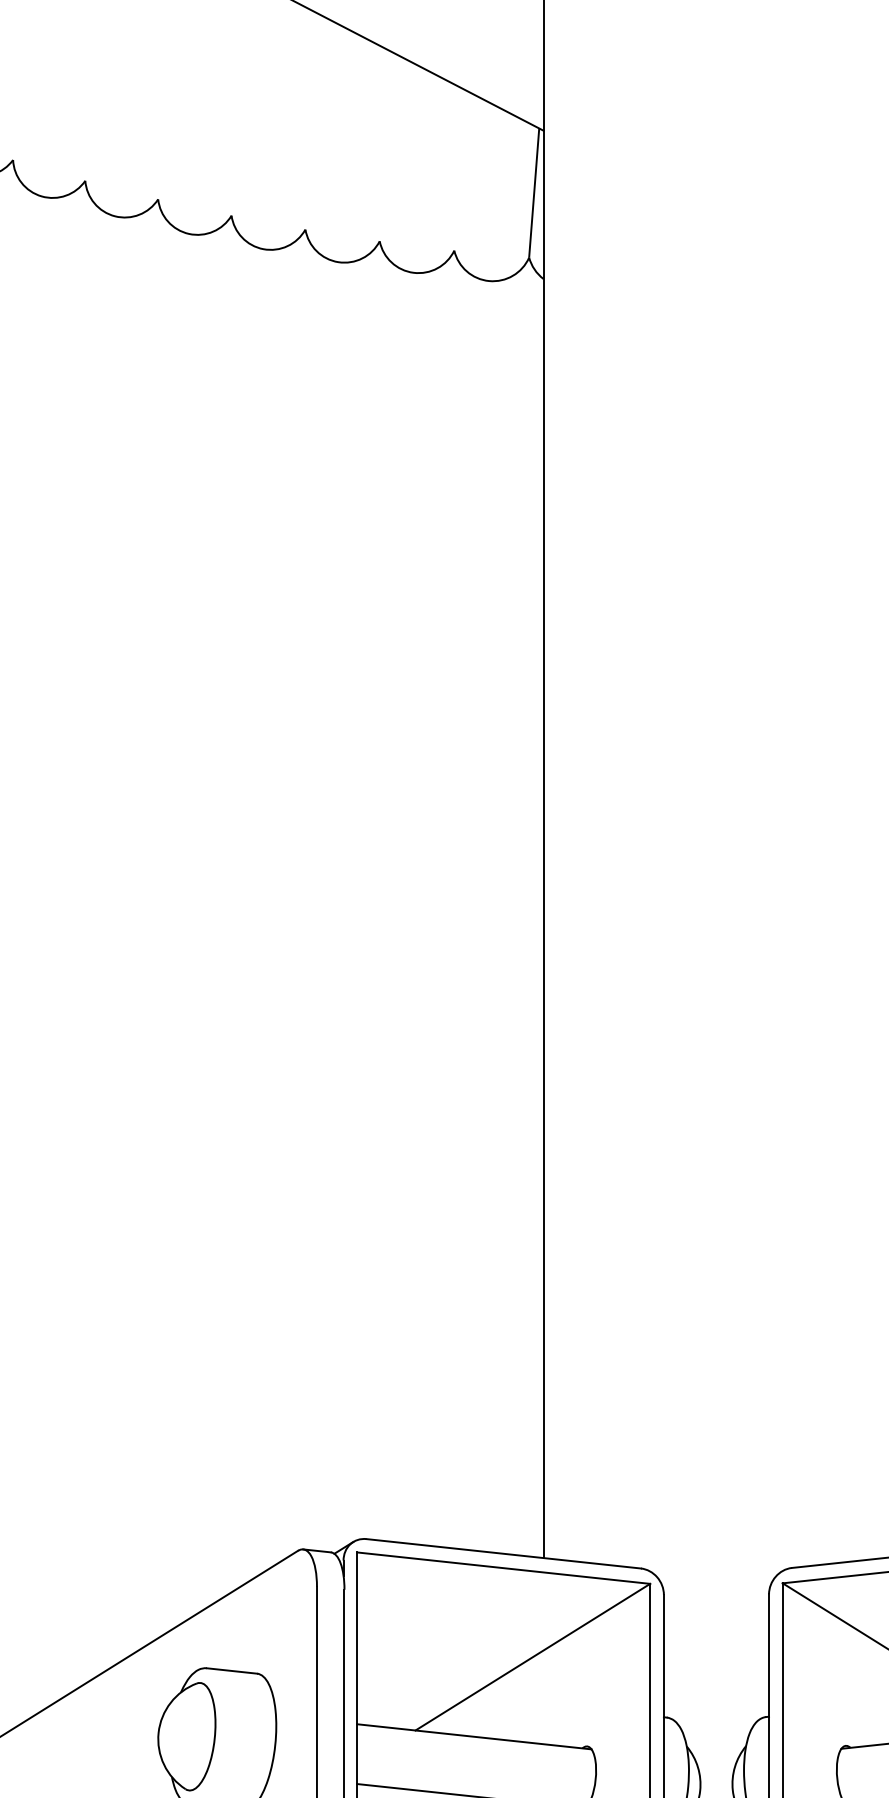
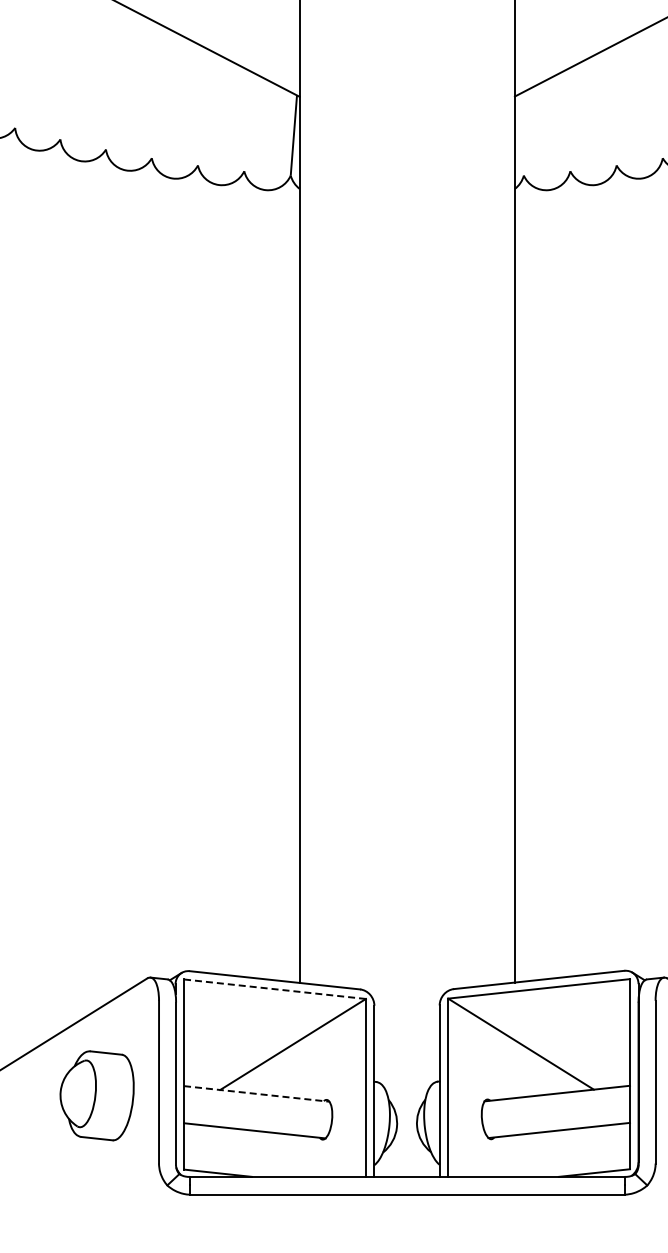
line: (504, 1568) -> (275, 989), solid -> dashed
line: (475, 1736) -> (257, 1093), solid -> dashed

